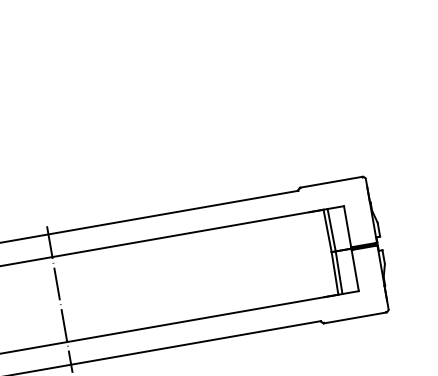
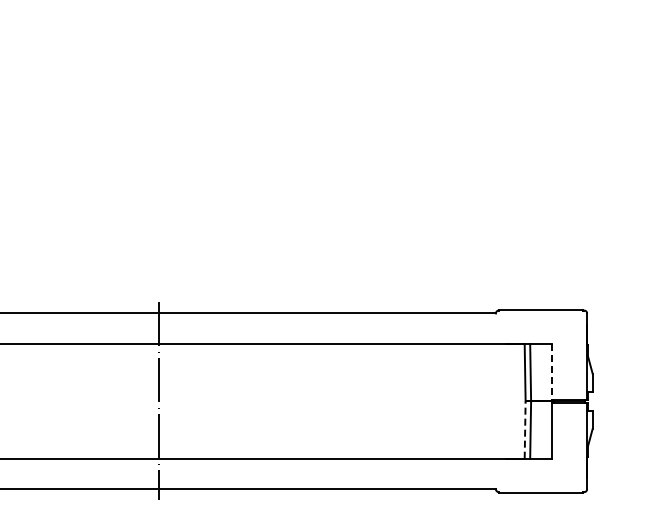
line: (347, 226) -> (552, 371), solid -> dashed
line: (335, 273) -> (525, 430), solid -> dashed

